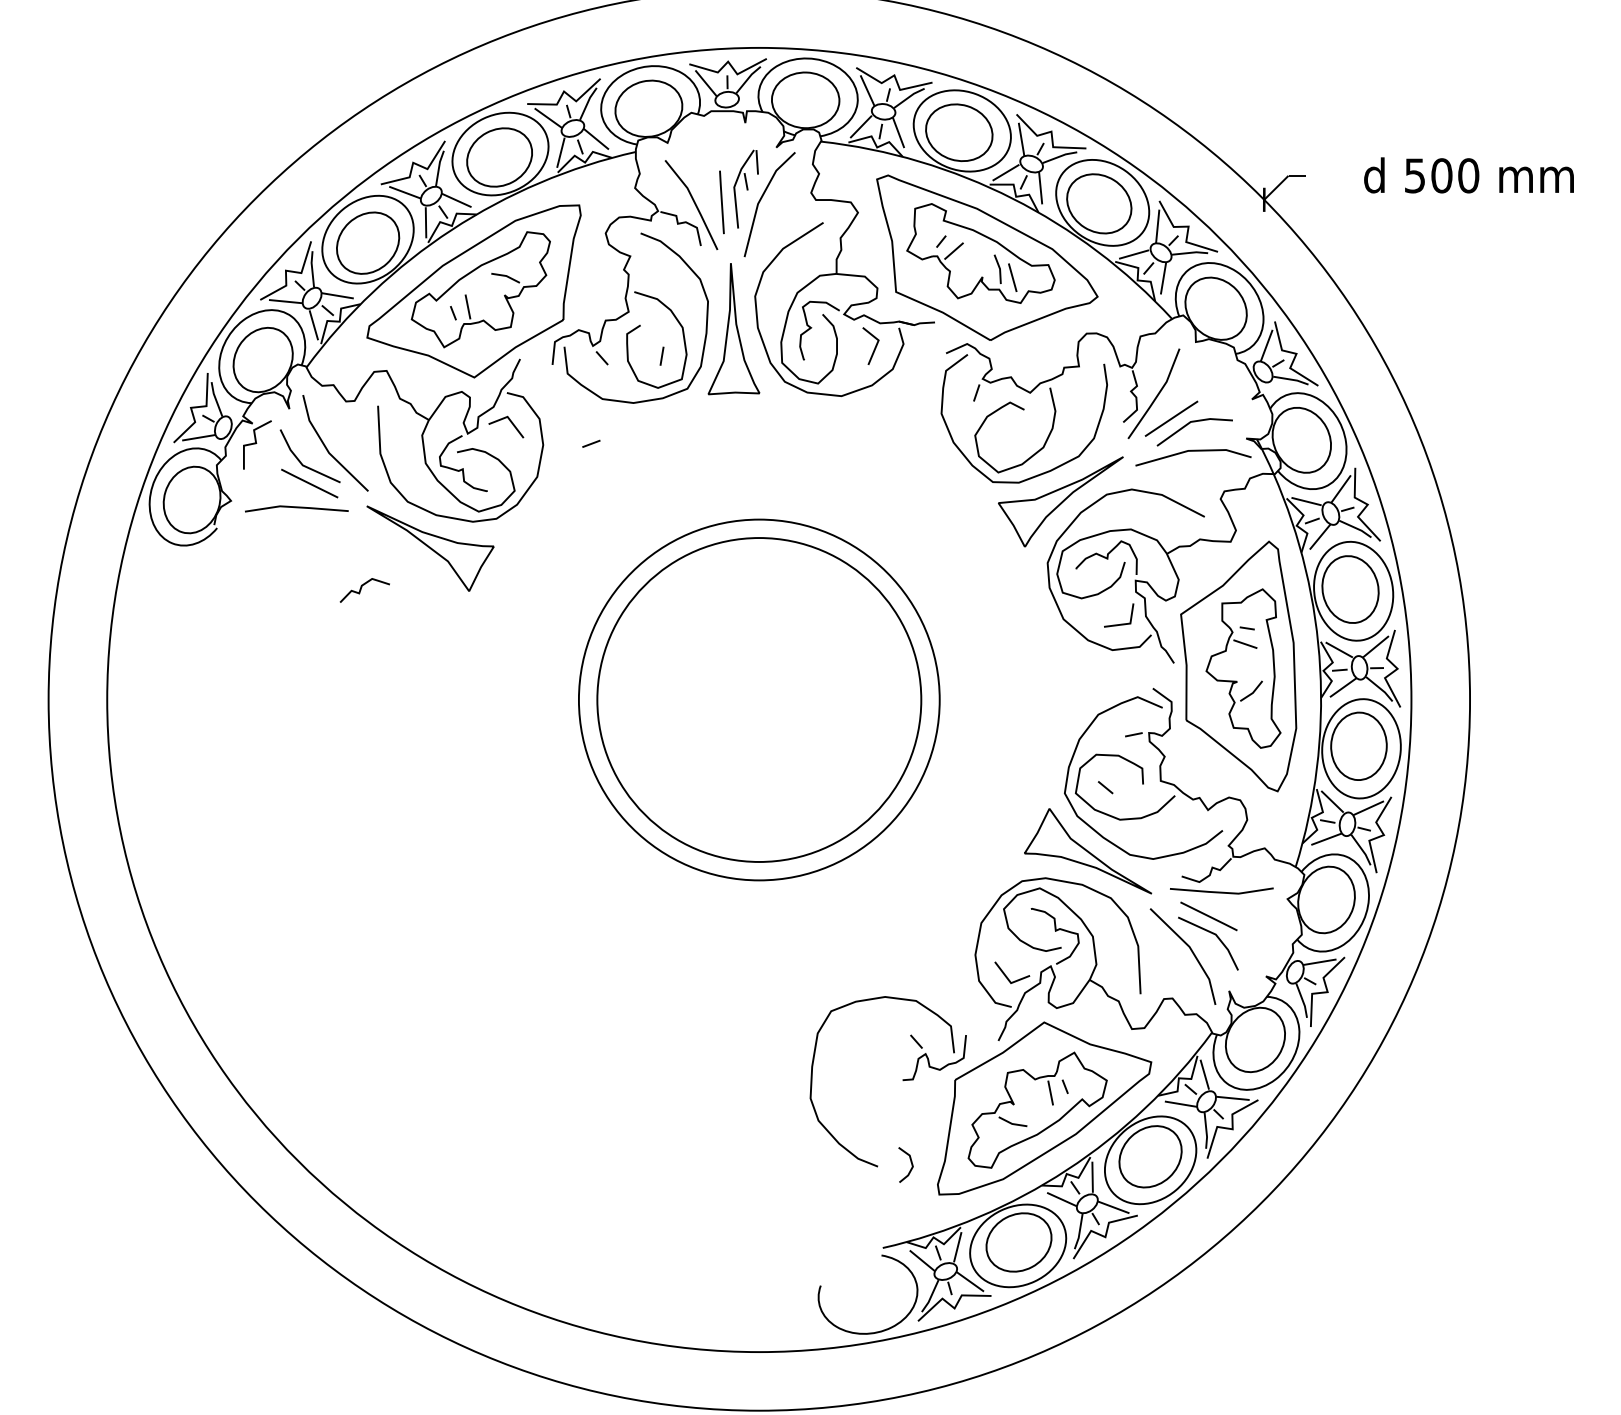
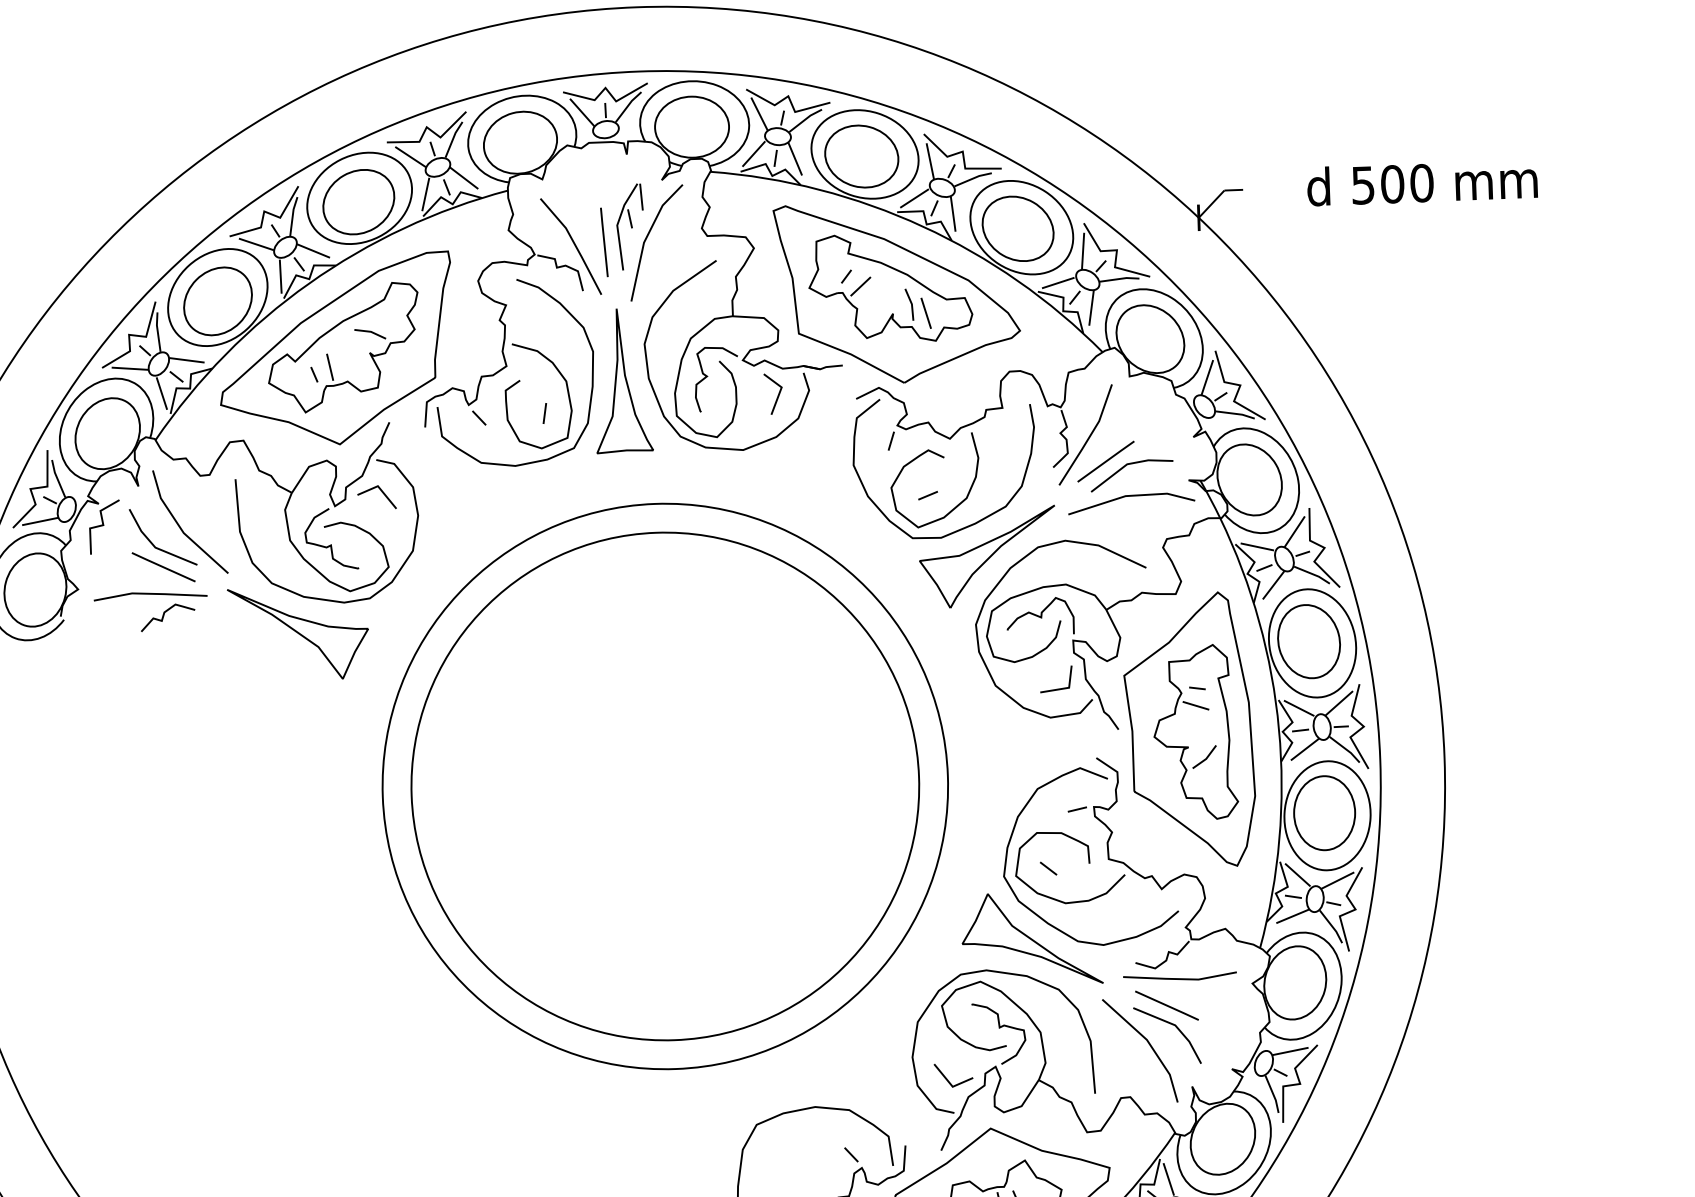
line: (591, 443) -> (928, 495), moved
curve: (361, 590) -> (164, 617), moved
circle: (758, 699) -> (664, 785), size x1.43
circle: (759, 699) -> (665, 785), size x1.43

